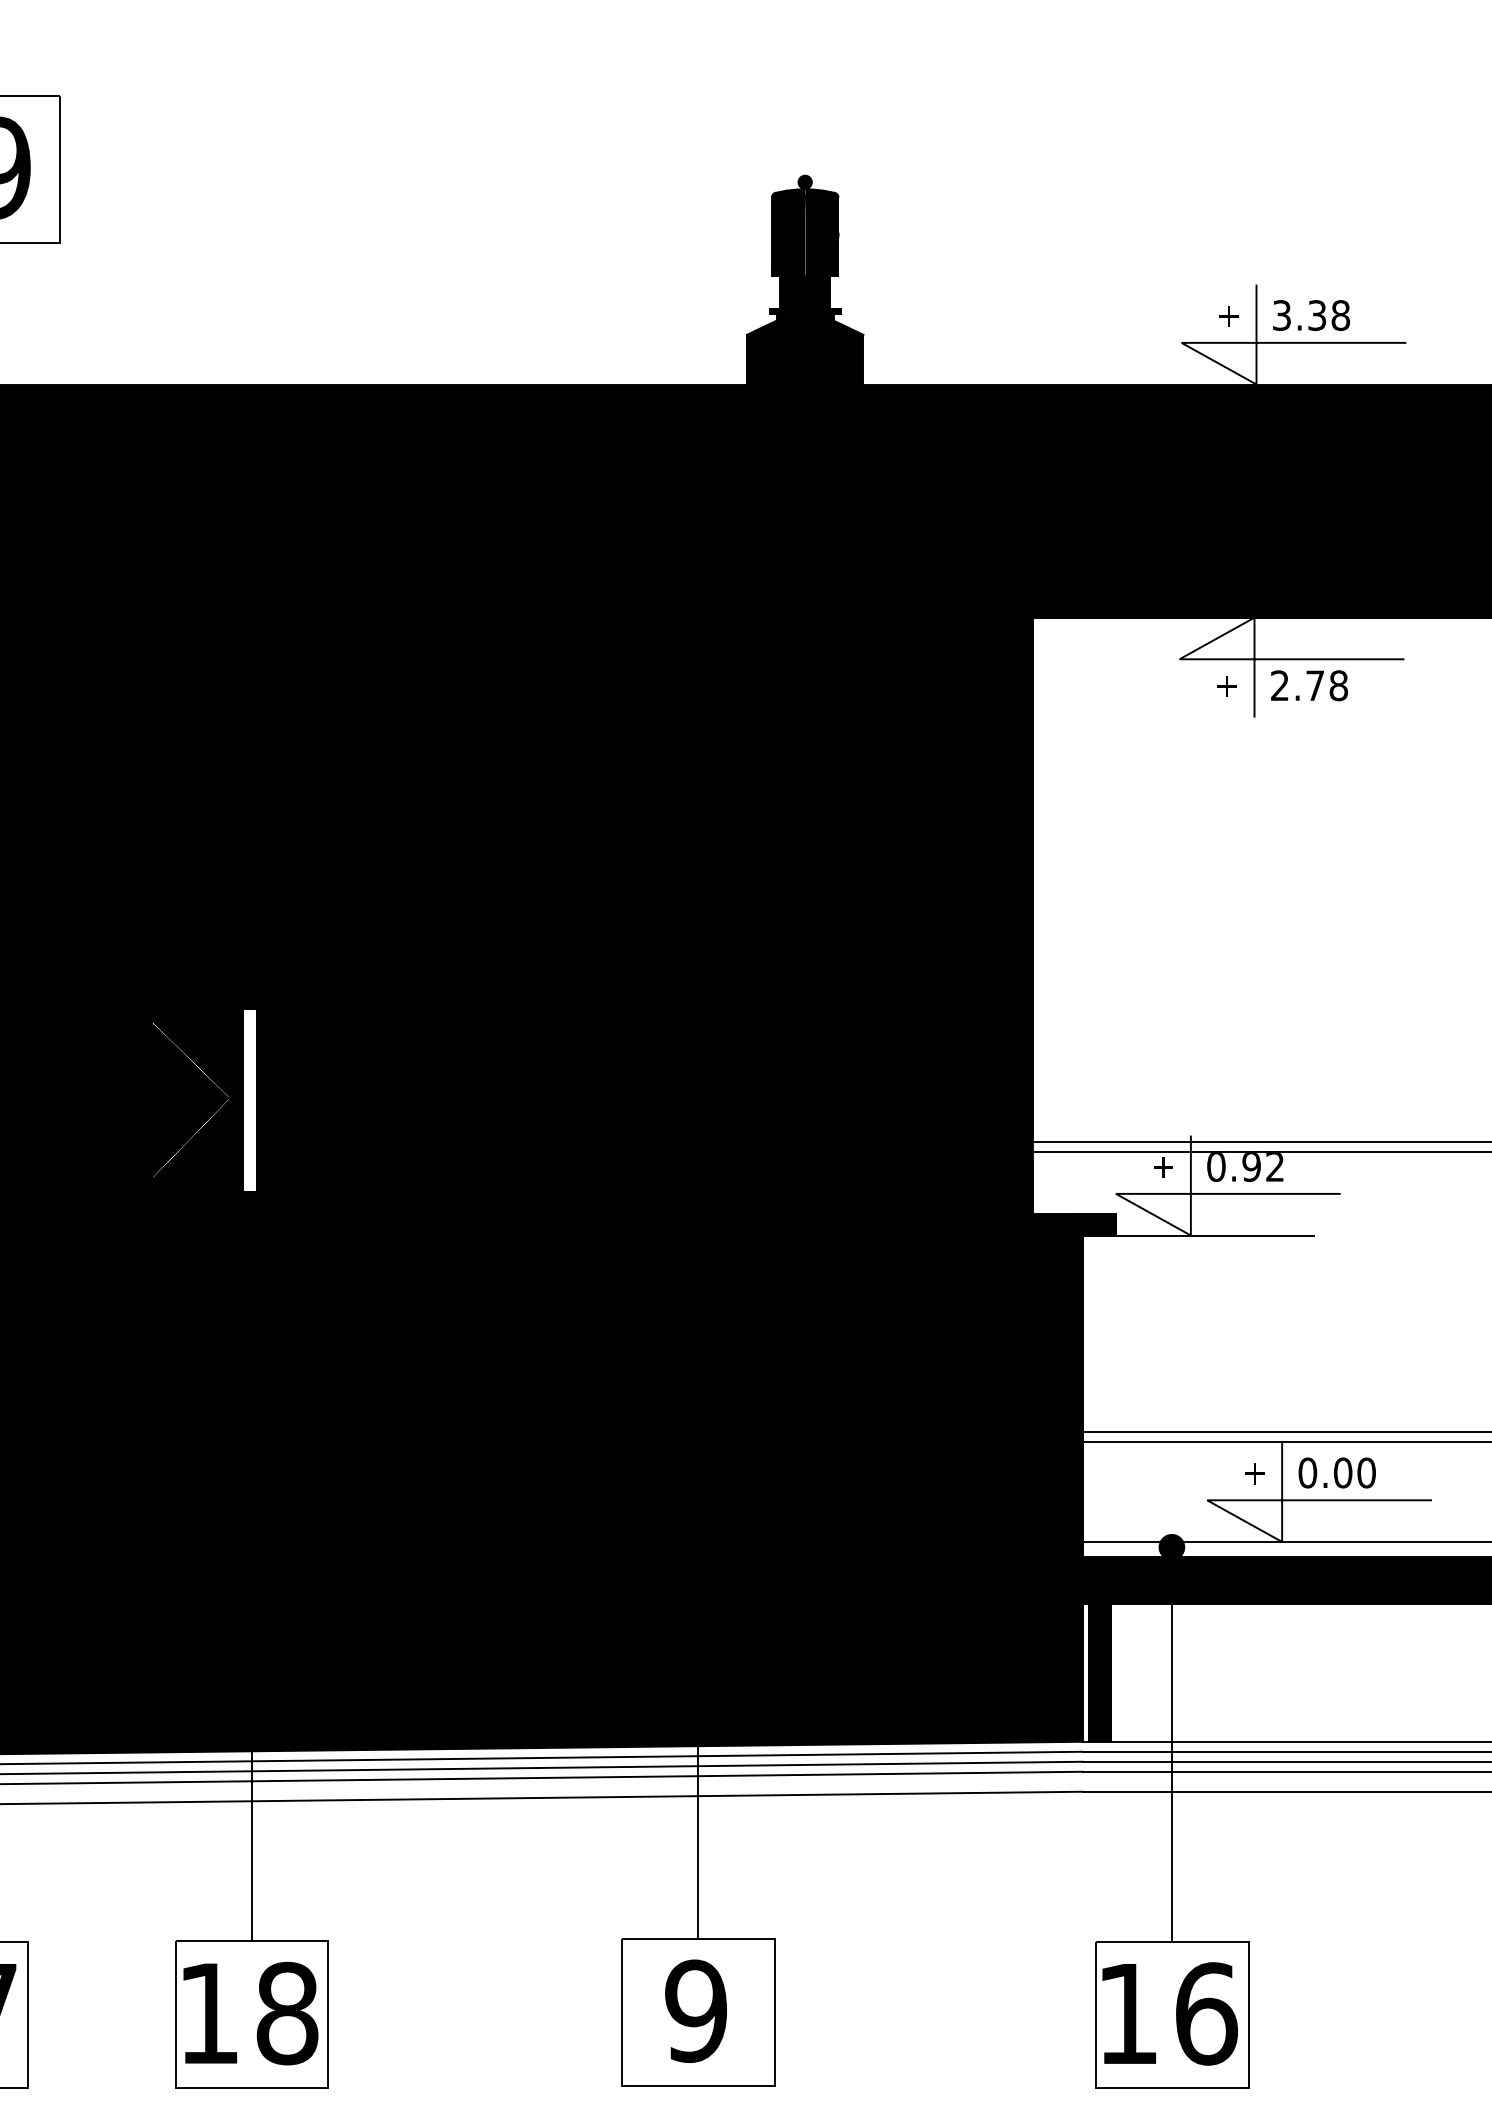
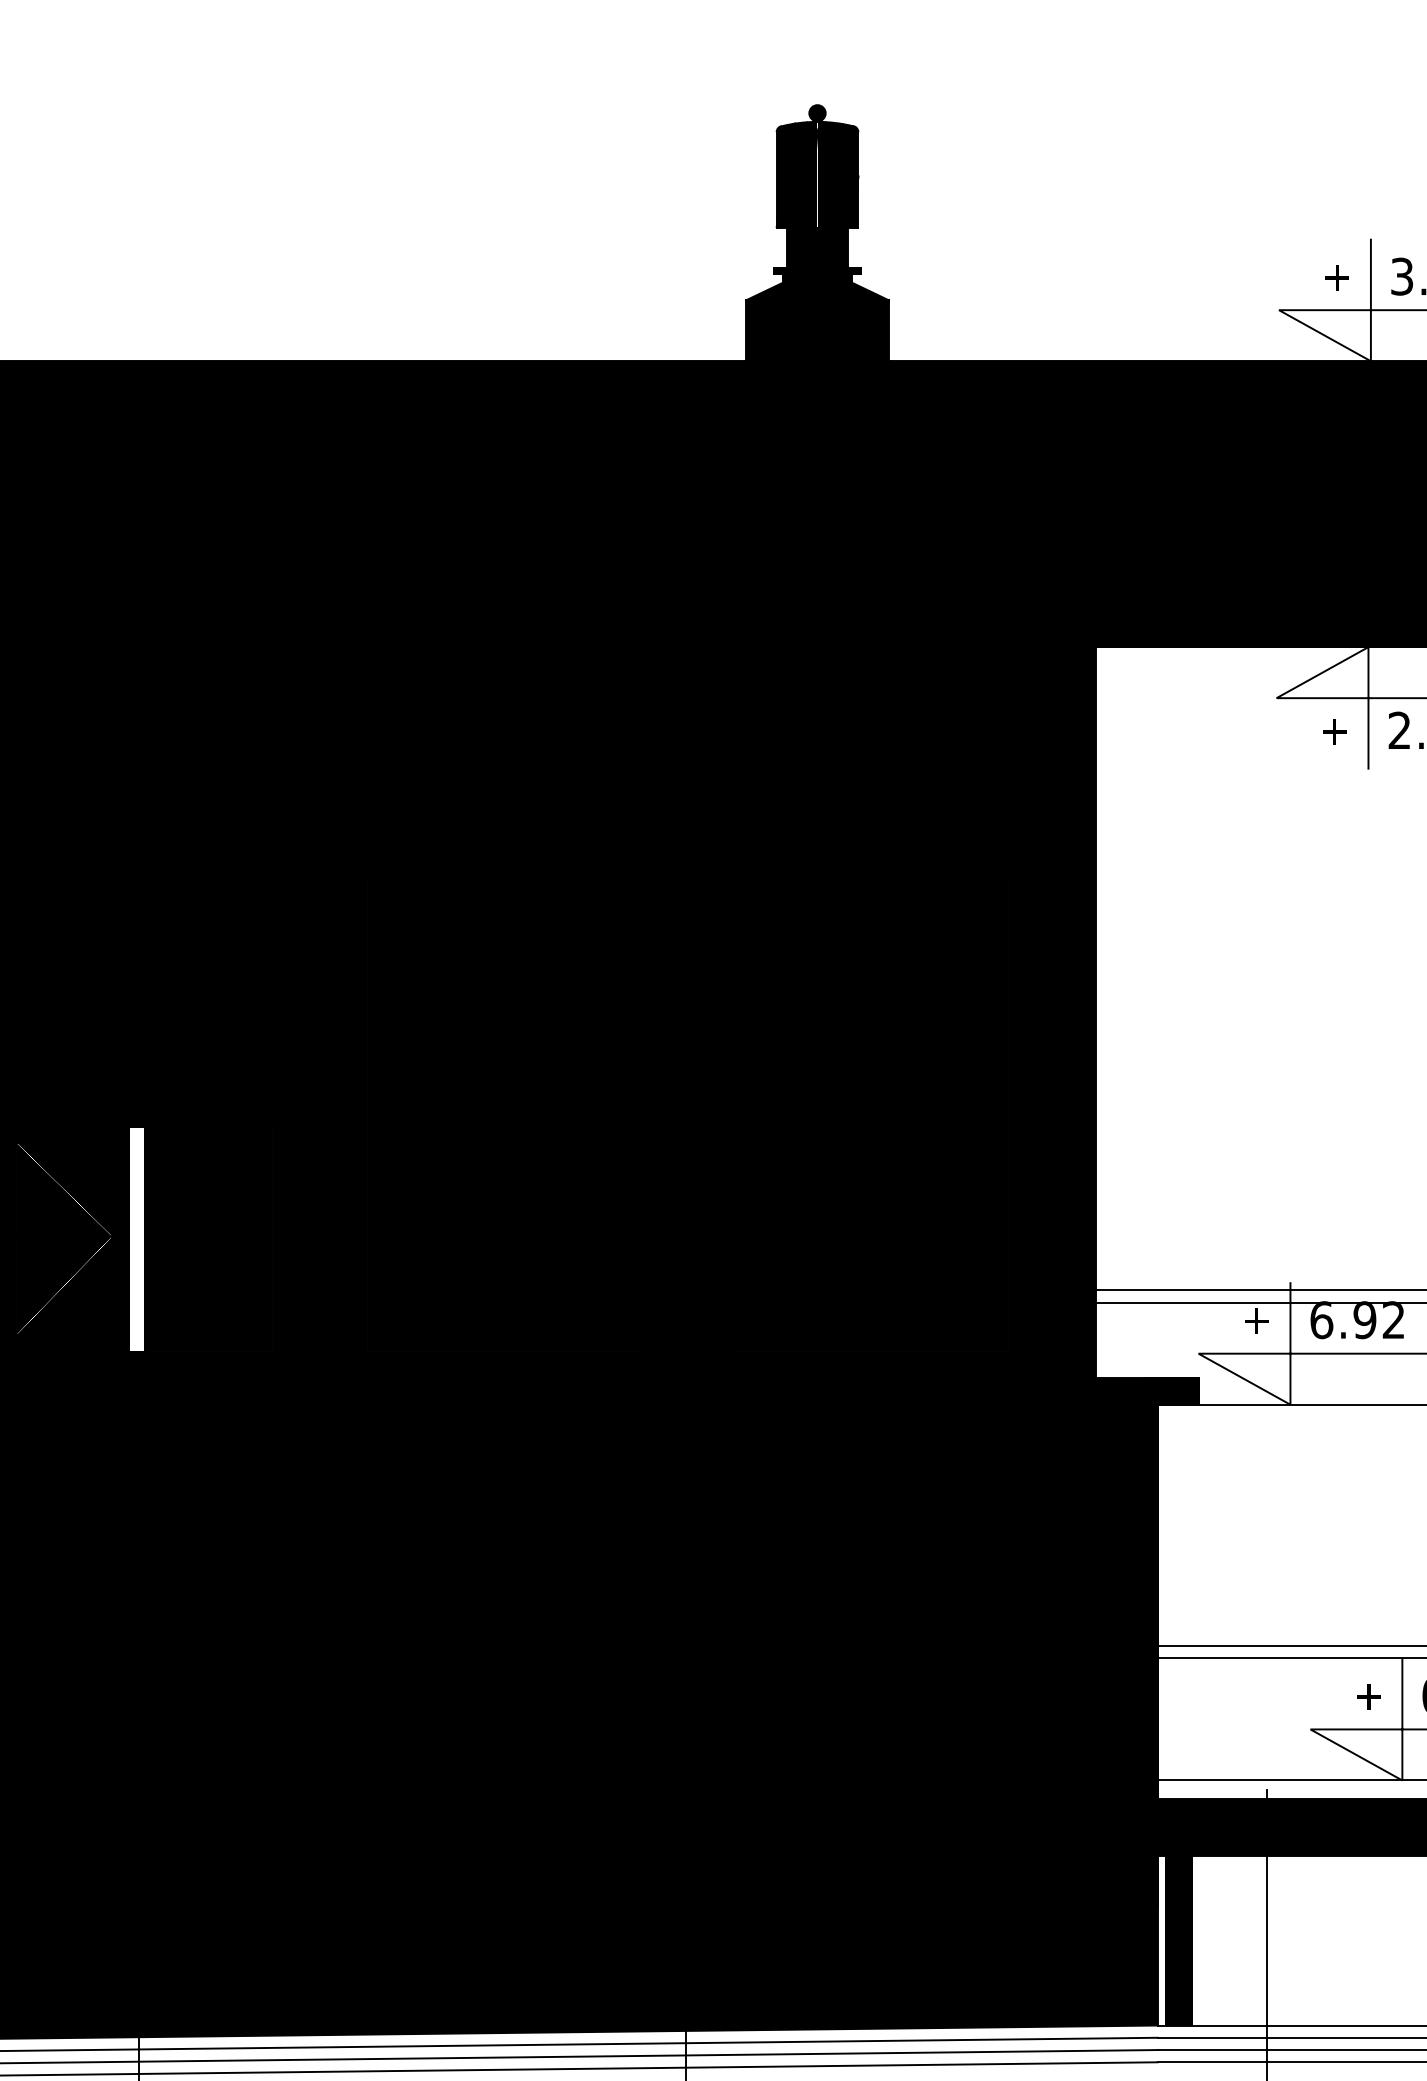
text: (1216, 1167) -> (1321, 1321), 0.92 -> 6.92
fill: (1171, 1546) -> (1266, 1786), removed

